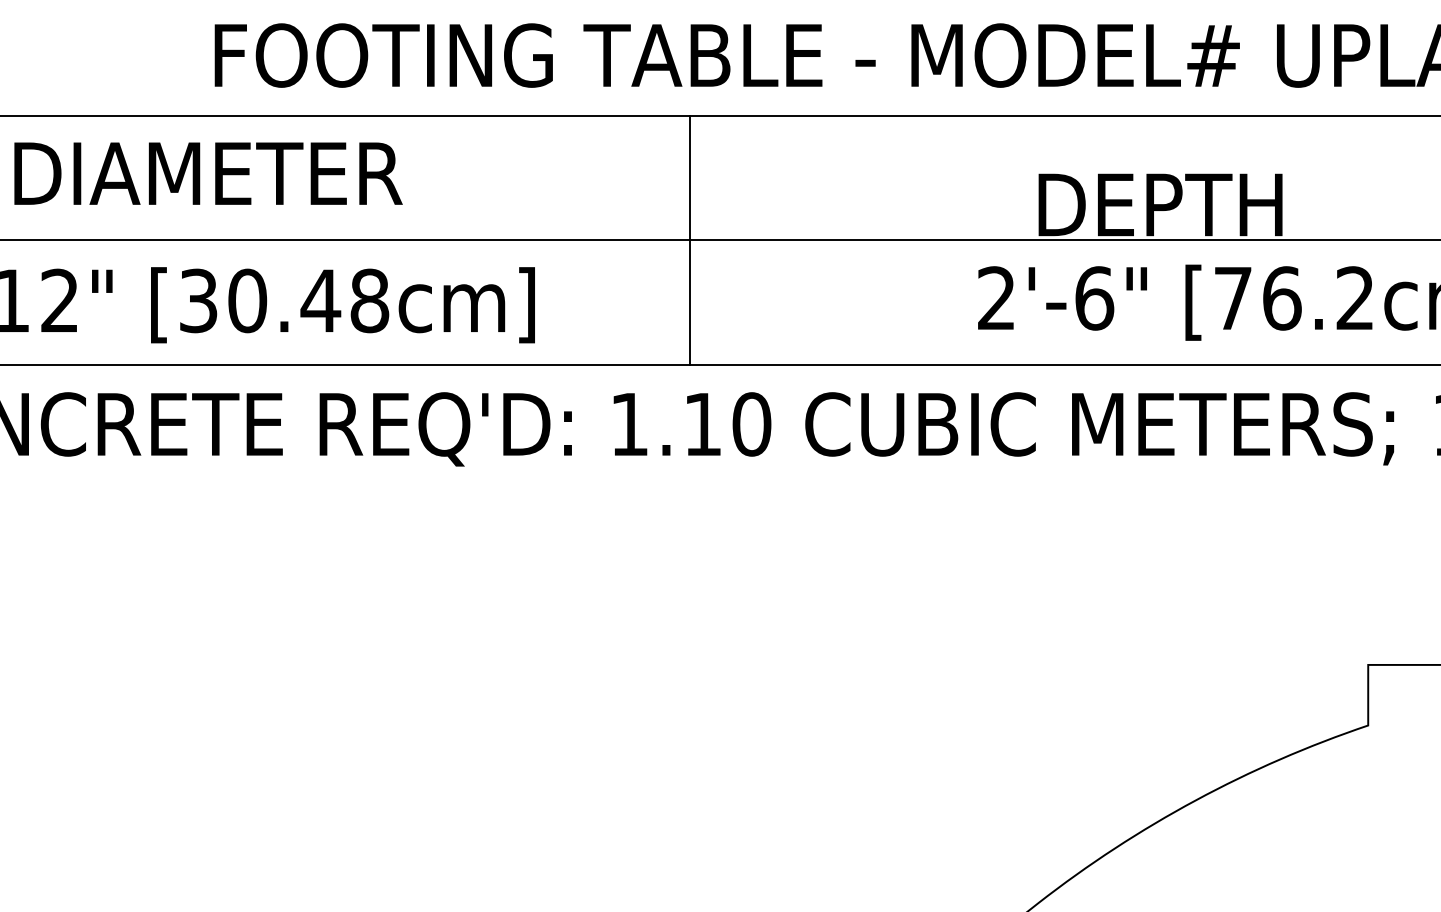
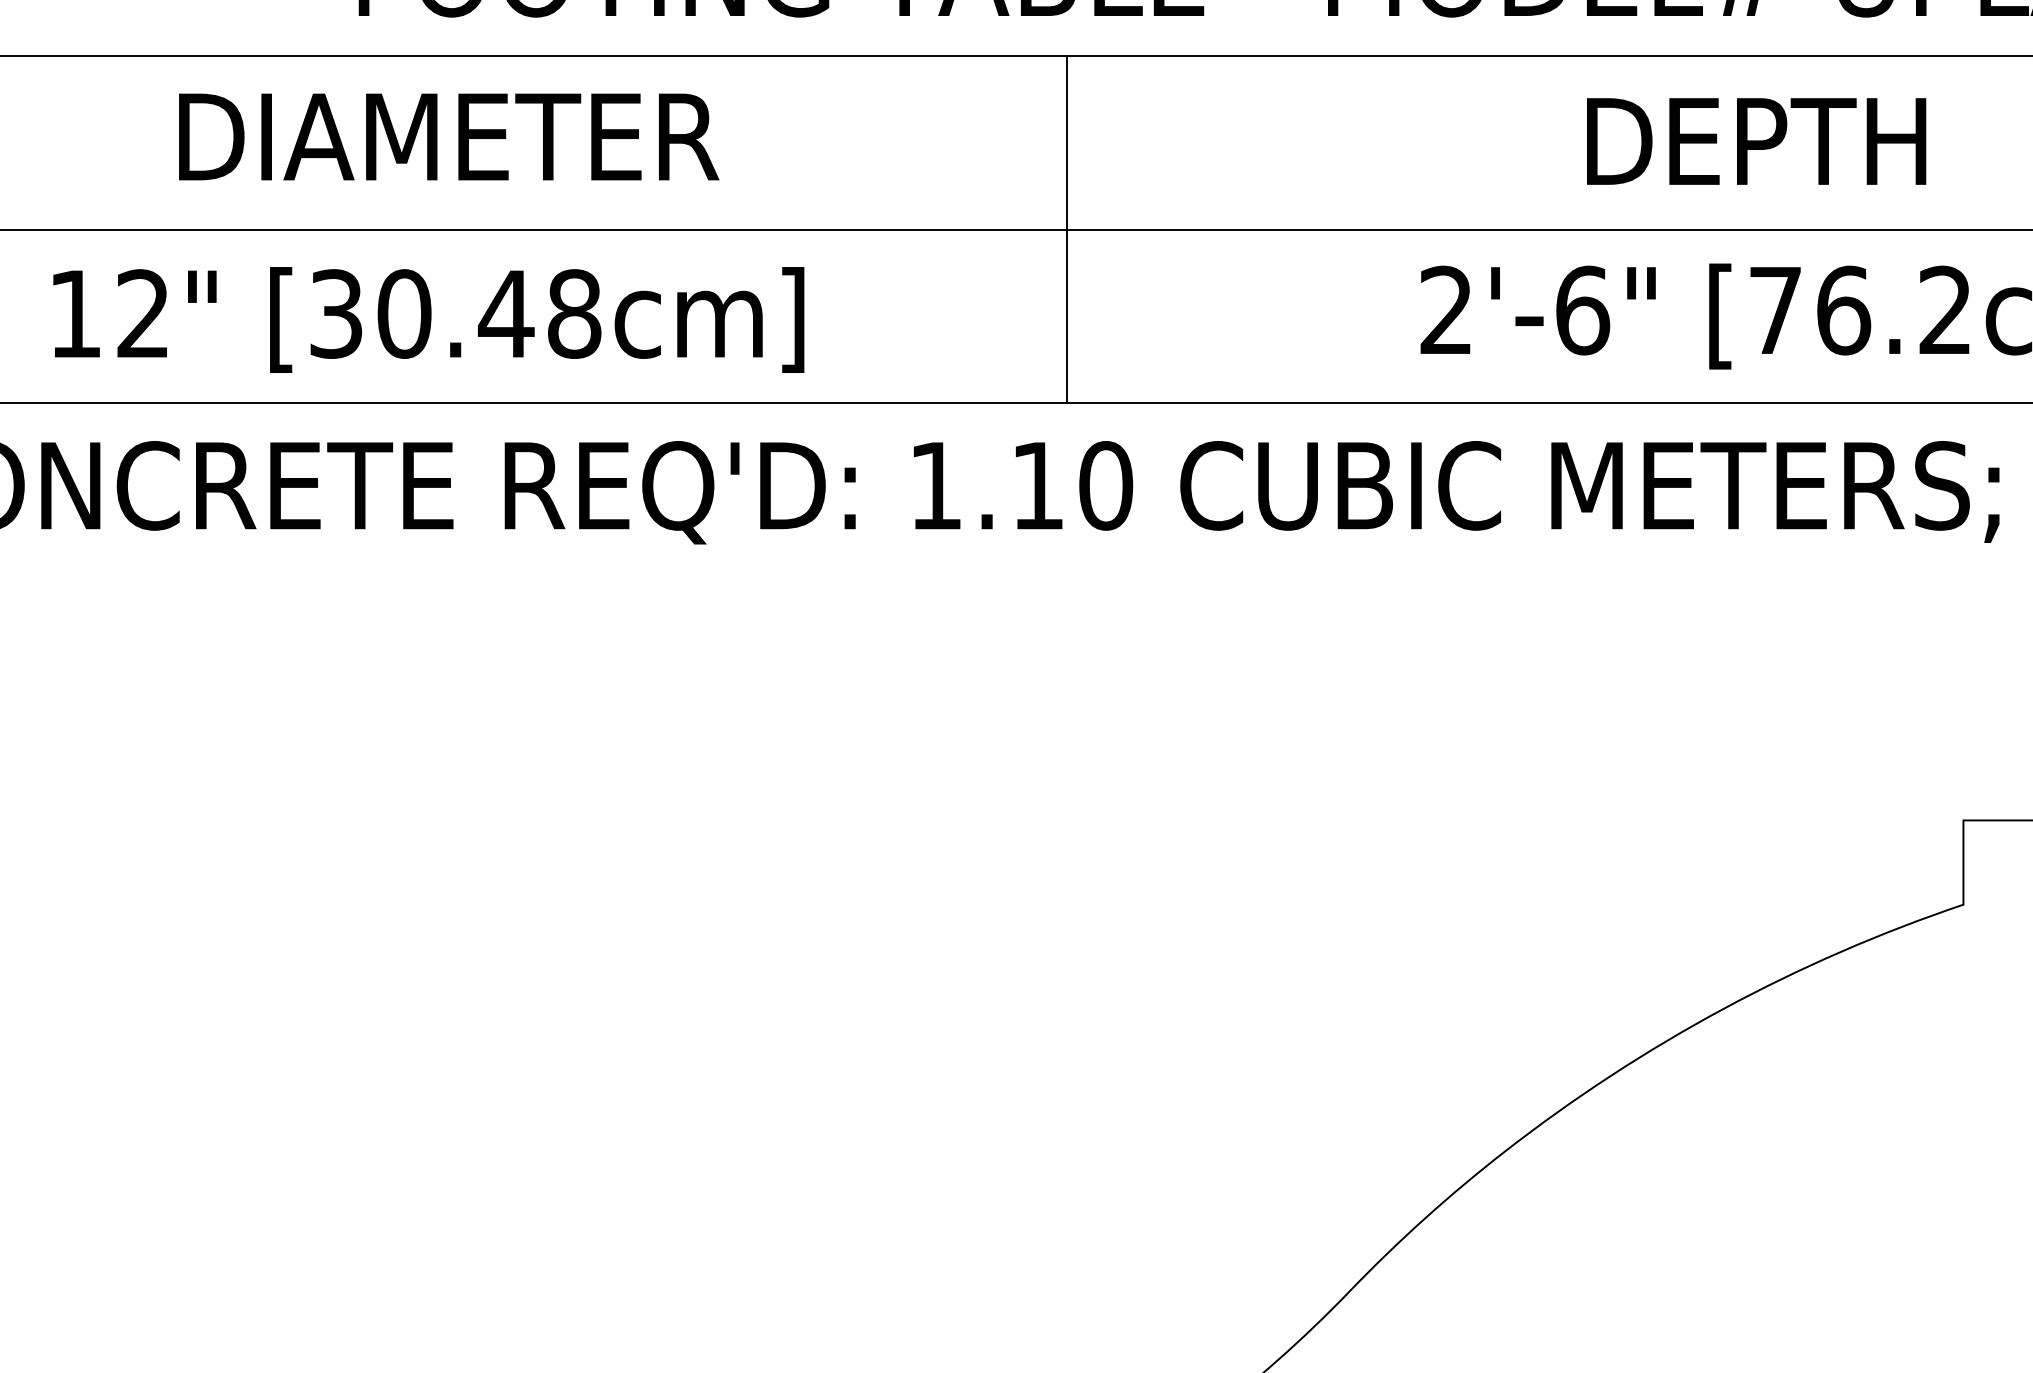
text: (208, 173) -> (449, 136), moved
text: (1160, 204) -> (1756, 141), moved
line: (689, 240) -> (1067, 229), moved

